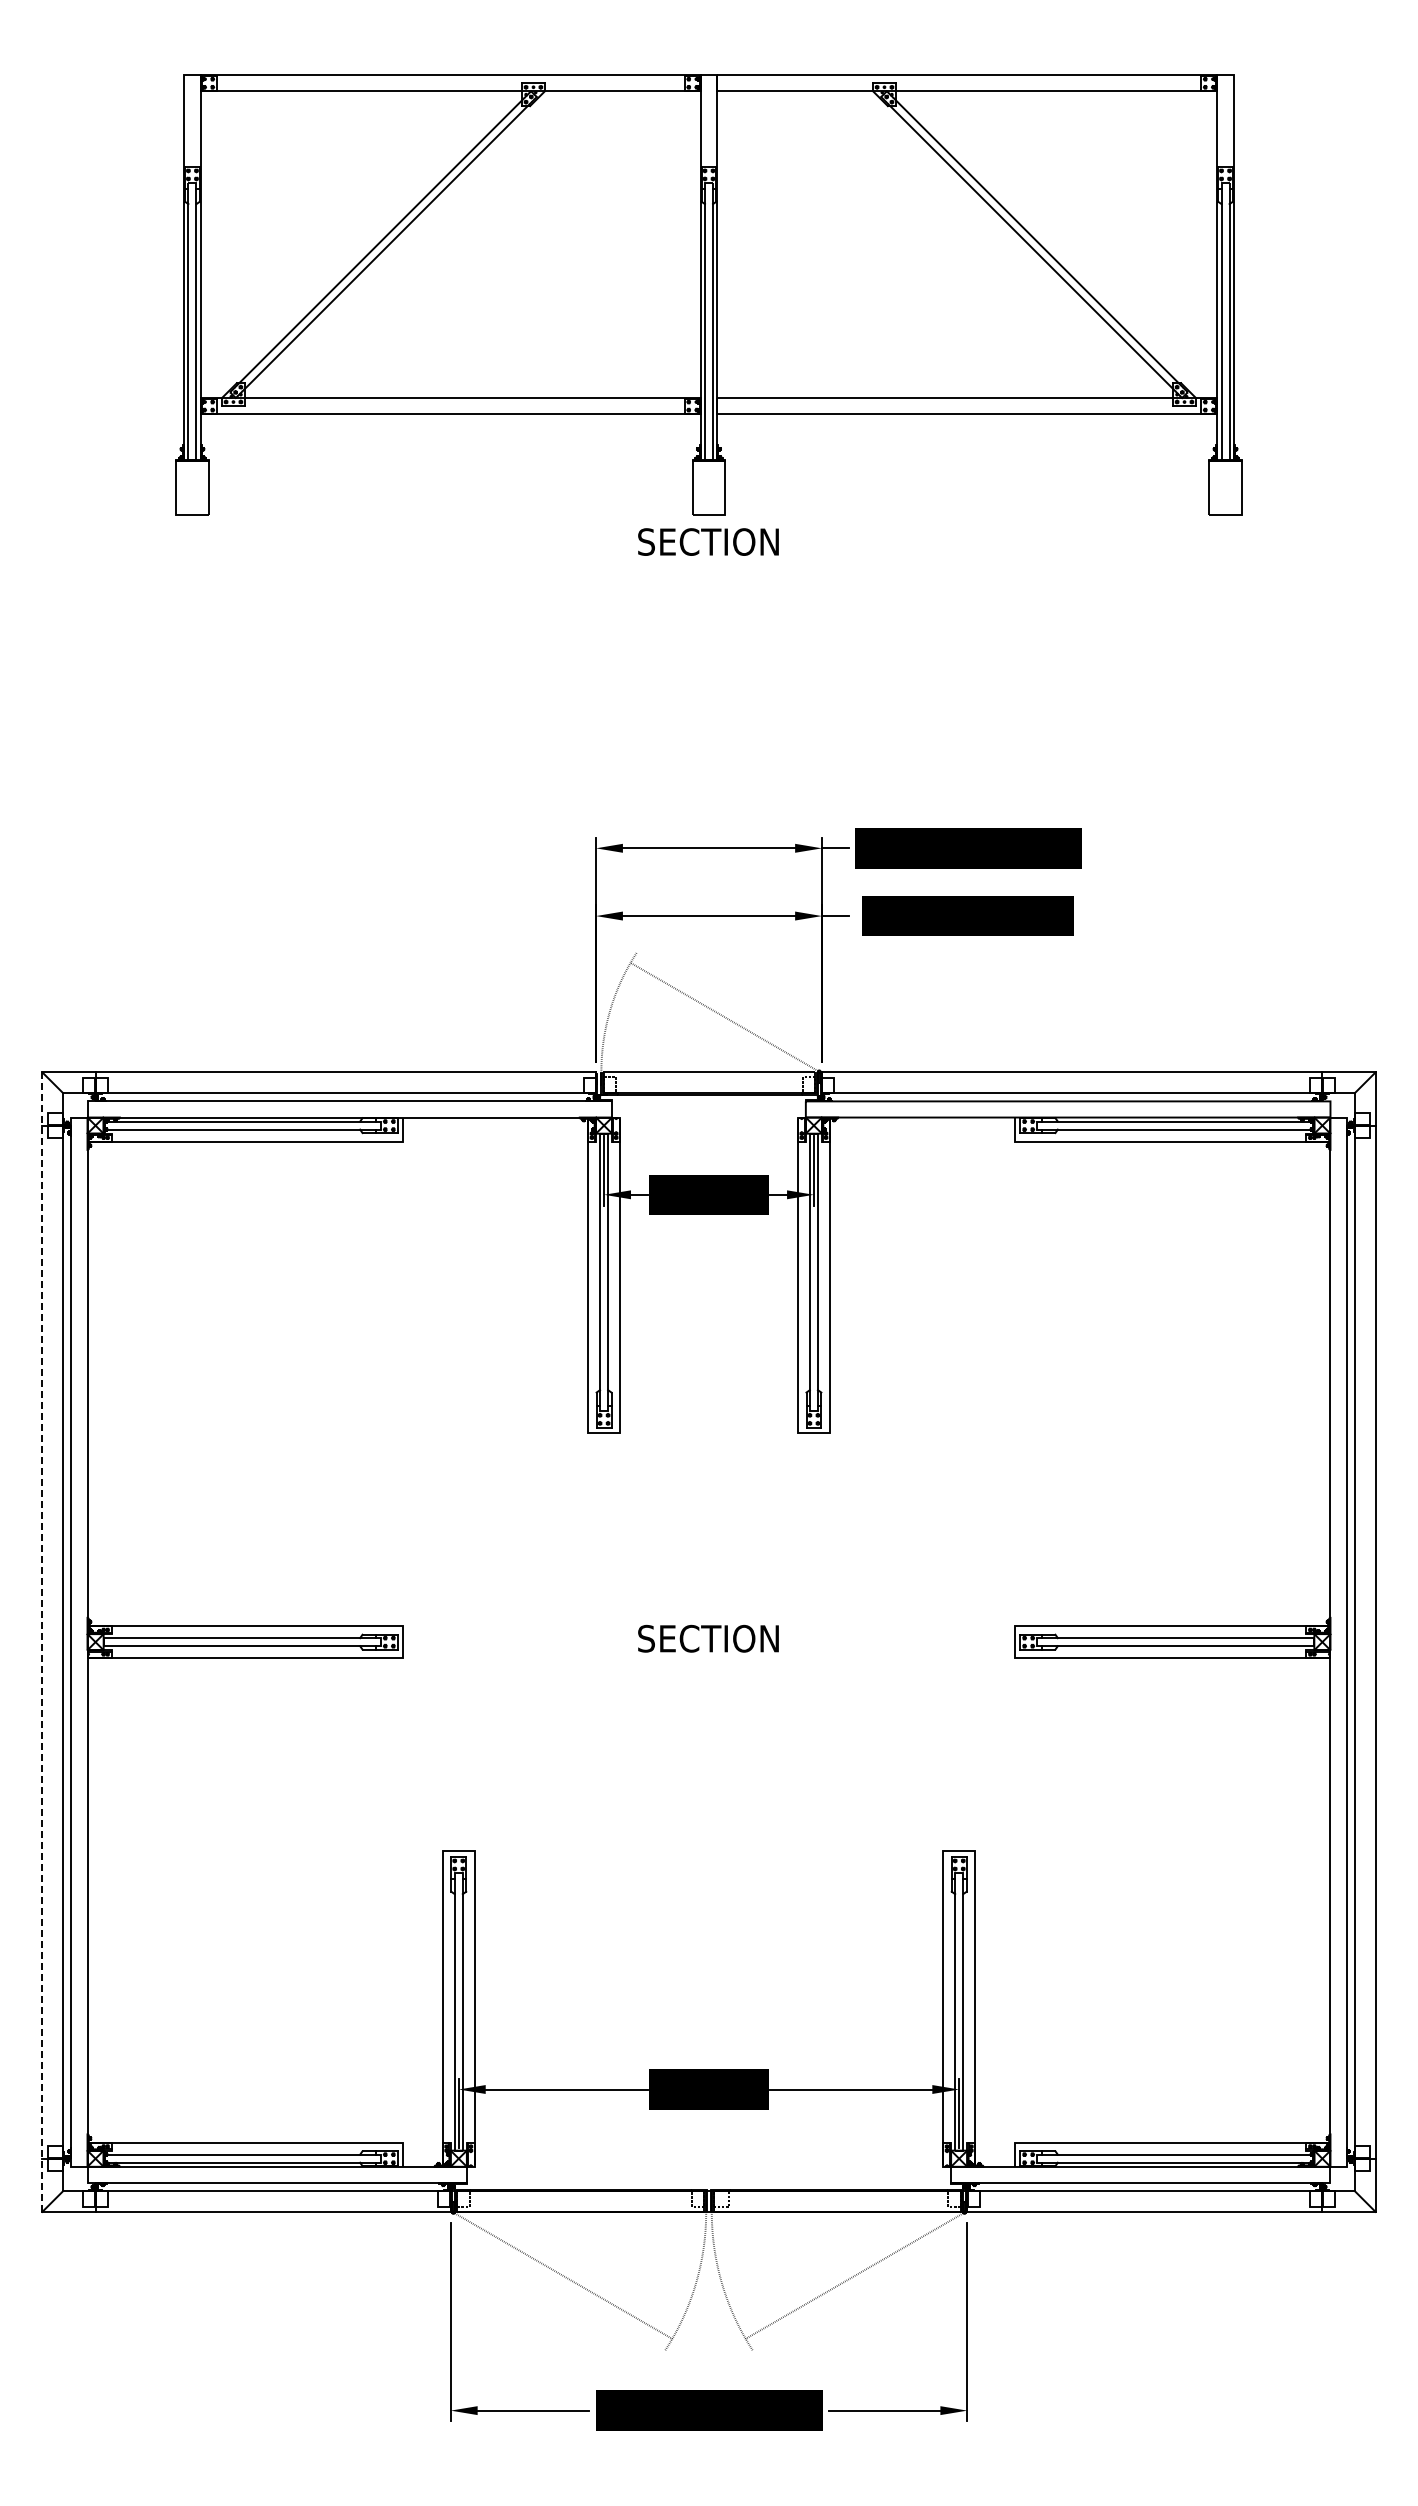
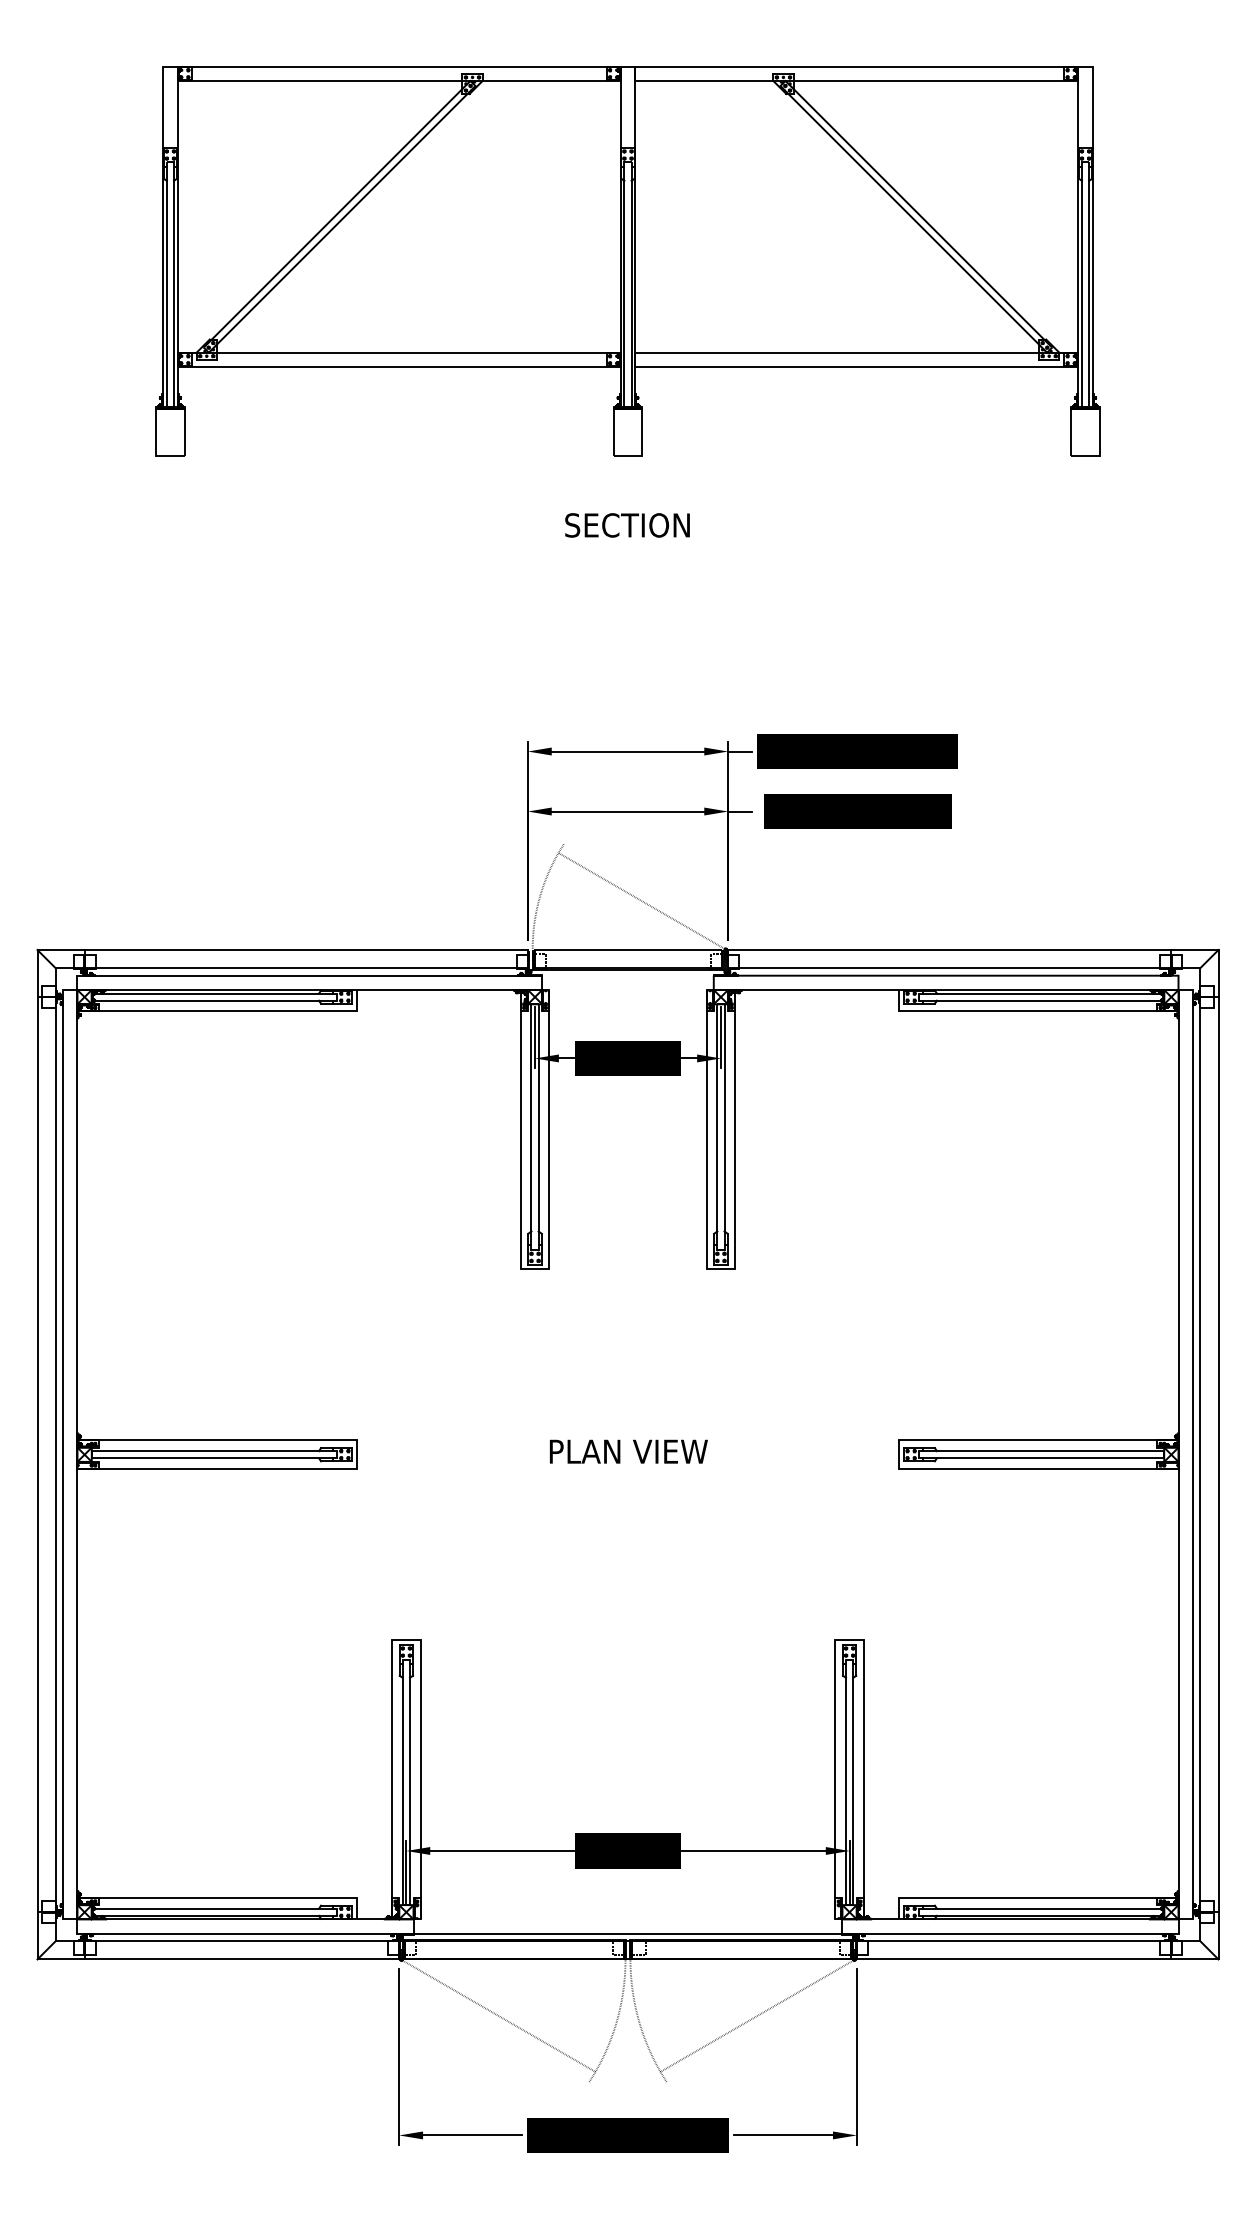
text: (708, 541) -> (627, 524), moved
text: (709, 1638) -> (628, 1451), SECTION -> PLAN VIEW
line: (42, 1642) -> (37, 1455), dashed -> solid
line: (708, 2182) -> (627, 1933), added

